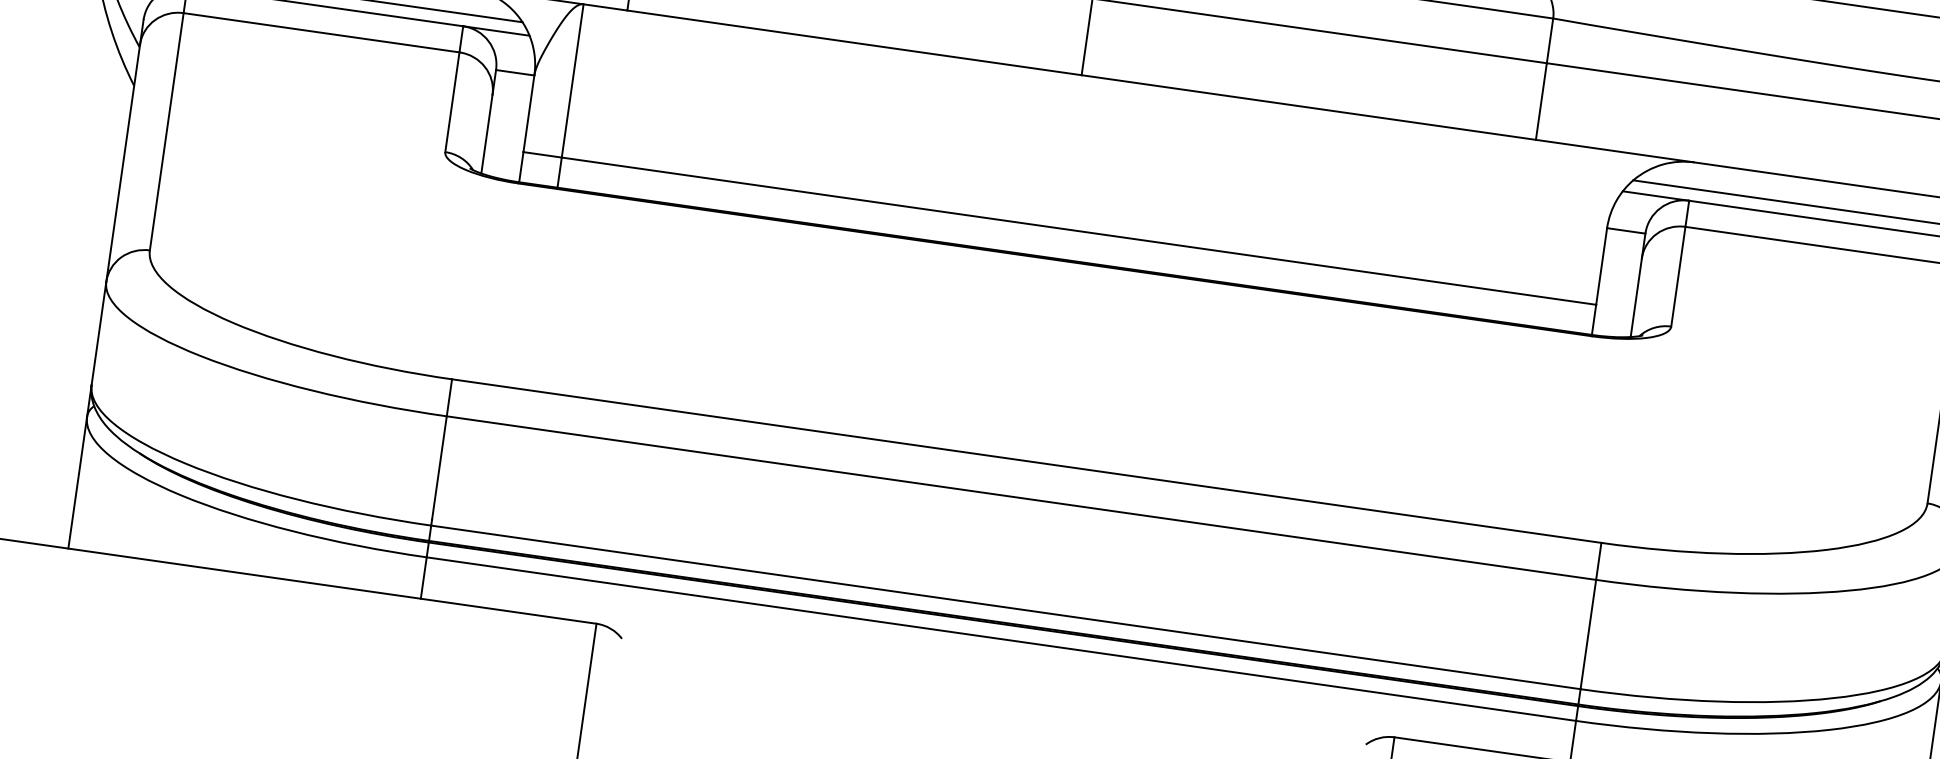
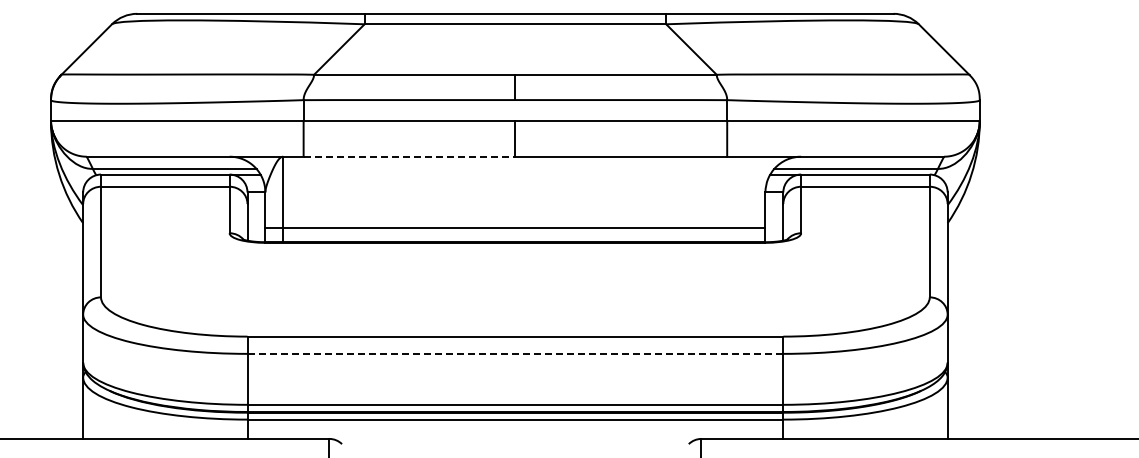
line: (854, 42) -> (409, 156), solid -> dashed
line: (1021, 497) -> (515, 353), solid -> dashed

